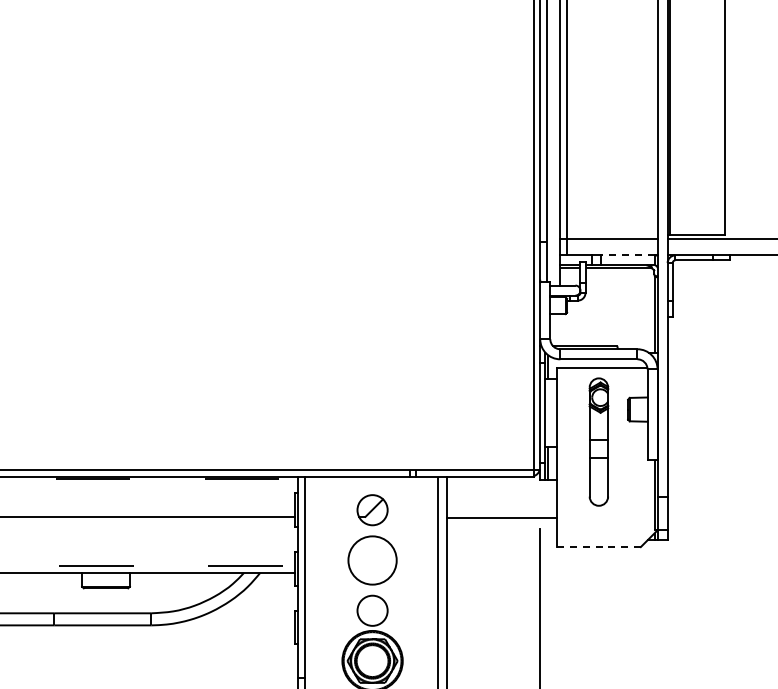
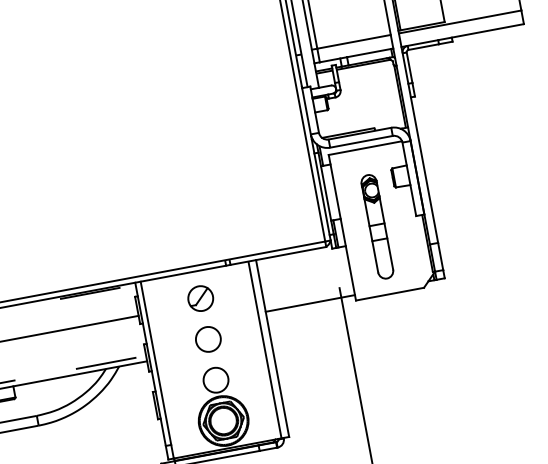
line: (627, 255) -> (368, 53), dashed -> solid
part: (598, 441) -> (376, 226), moved
line: (502, 518) -> (310, 303), moved
line: (598, 547) -> (389, 294), dashed -> solid
circle: (372, 560) -> (208, 339), size x0.62

